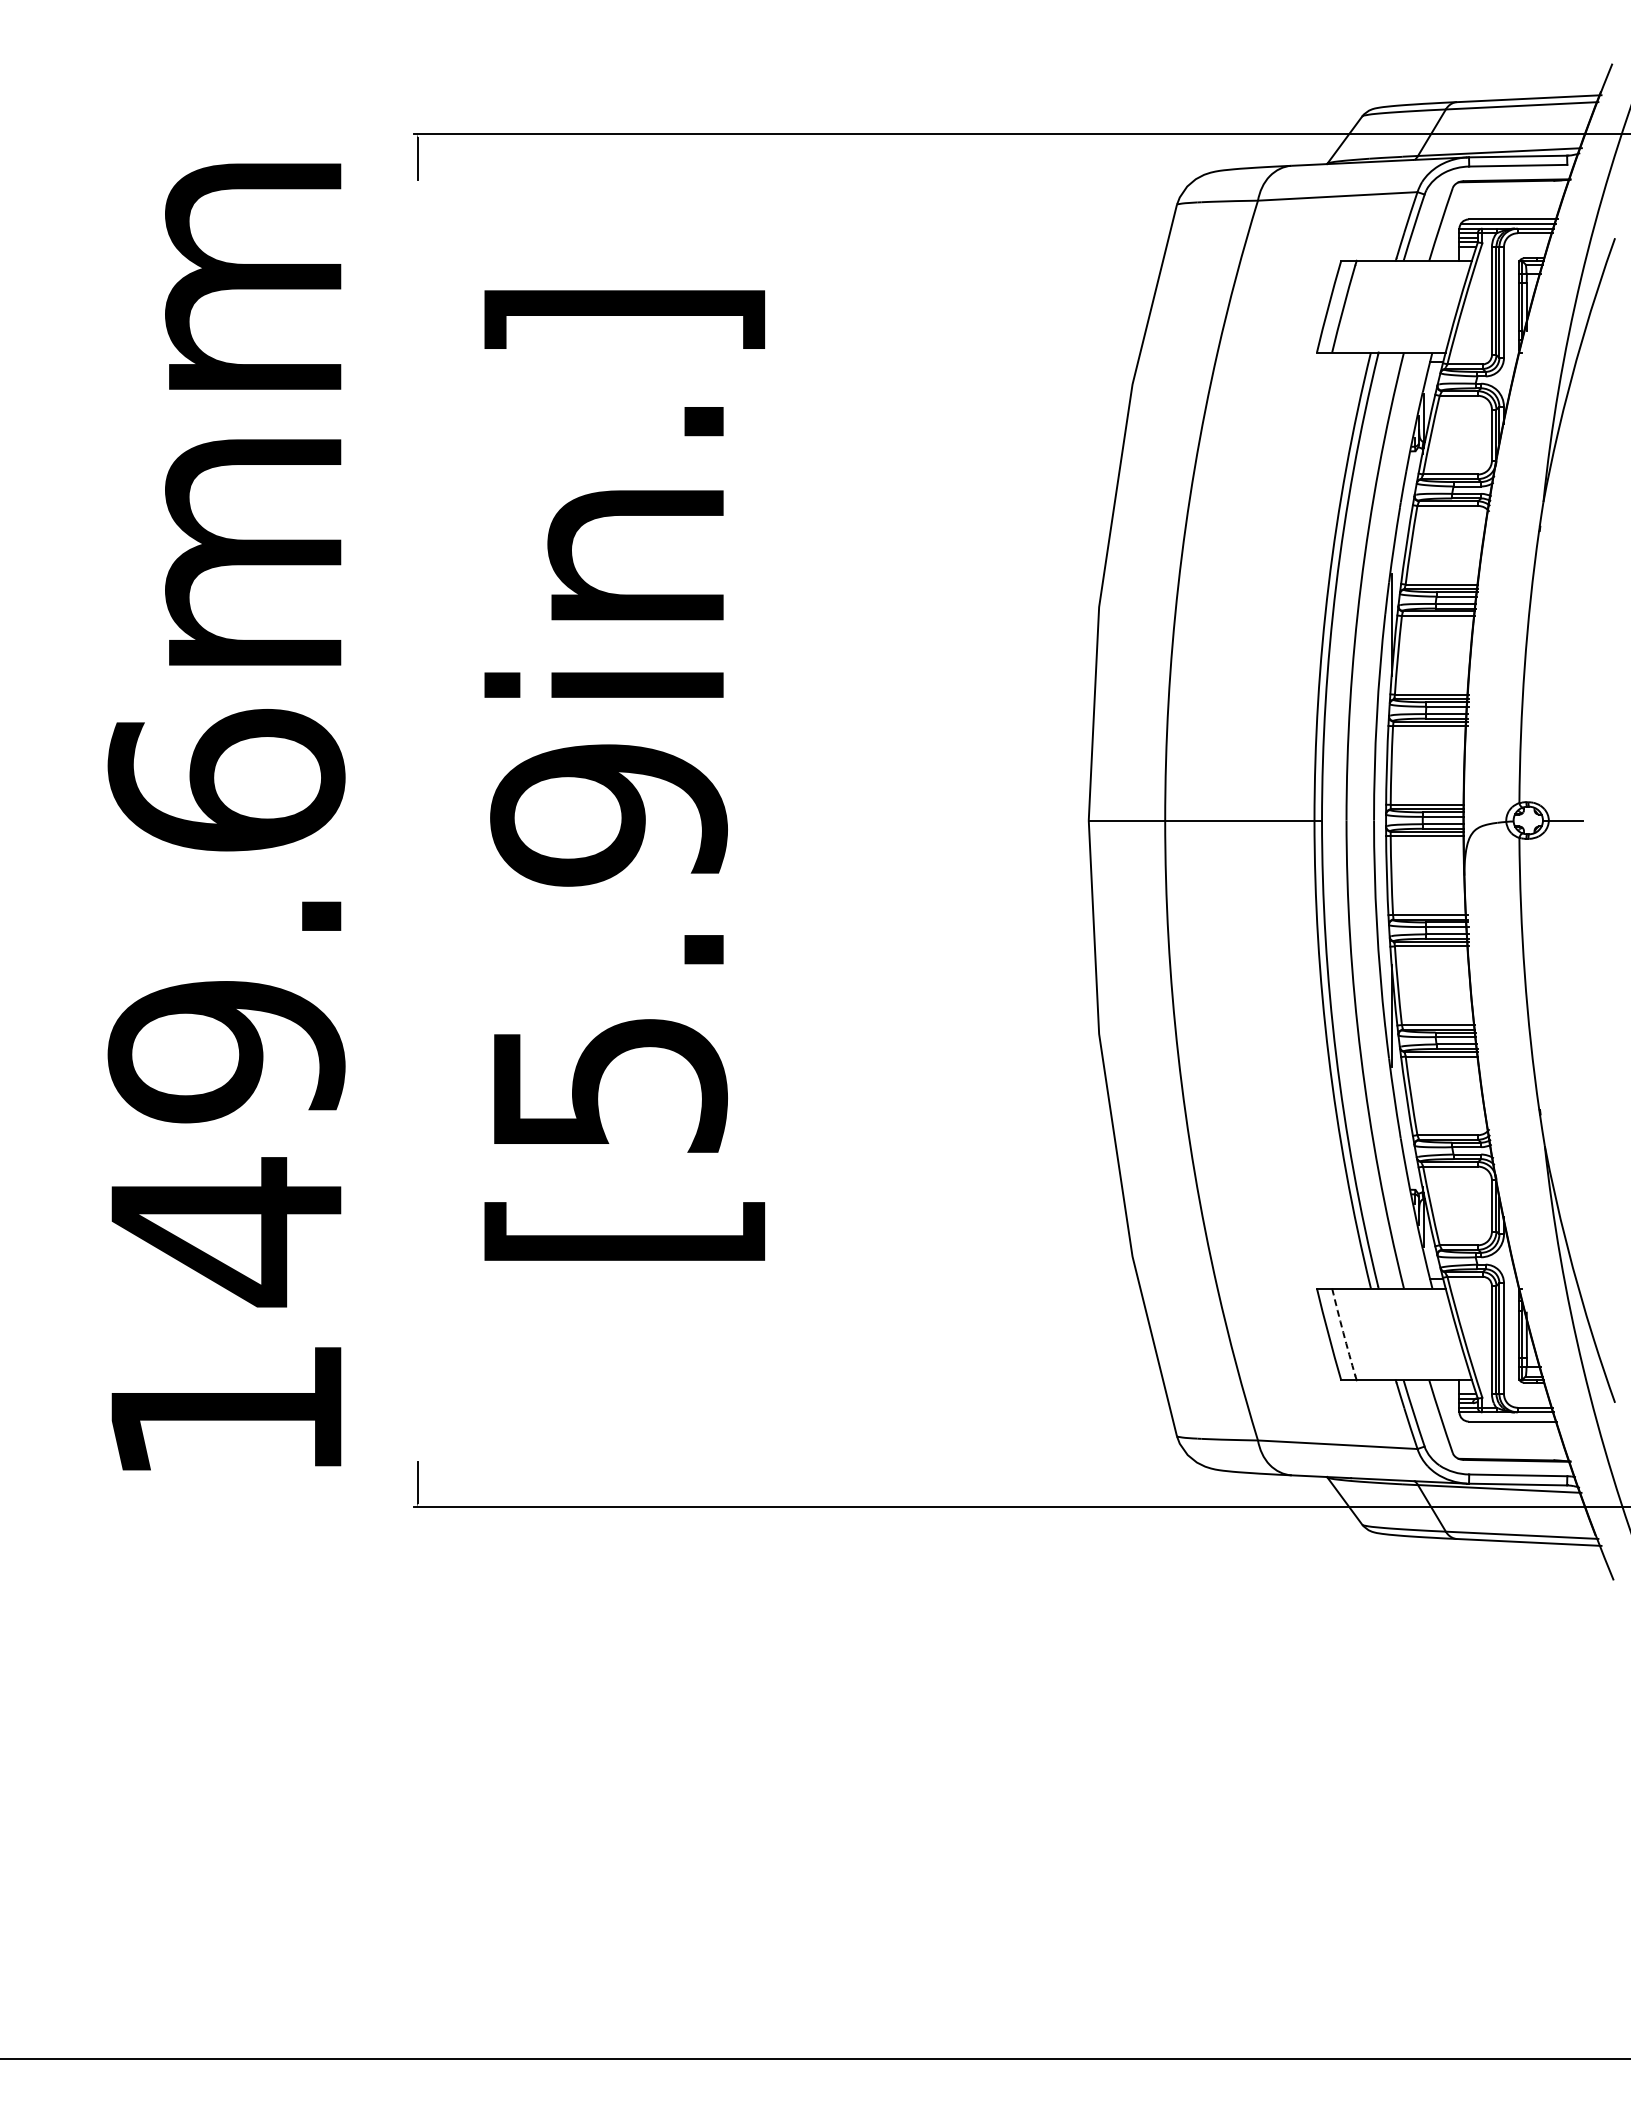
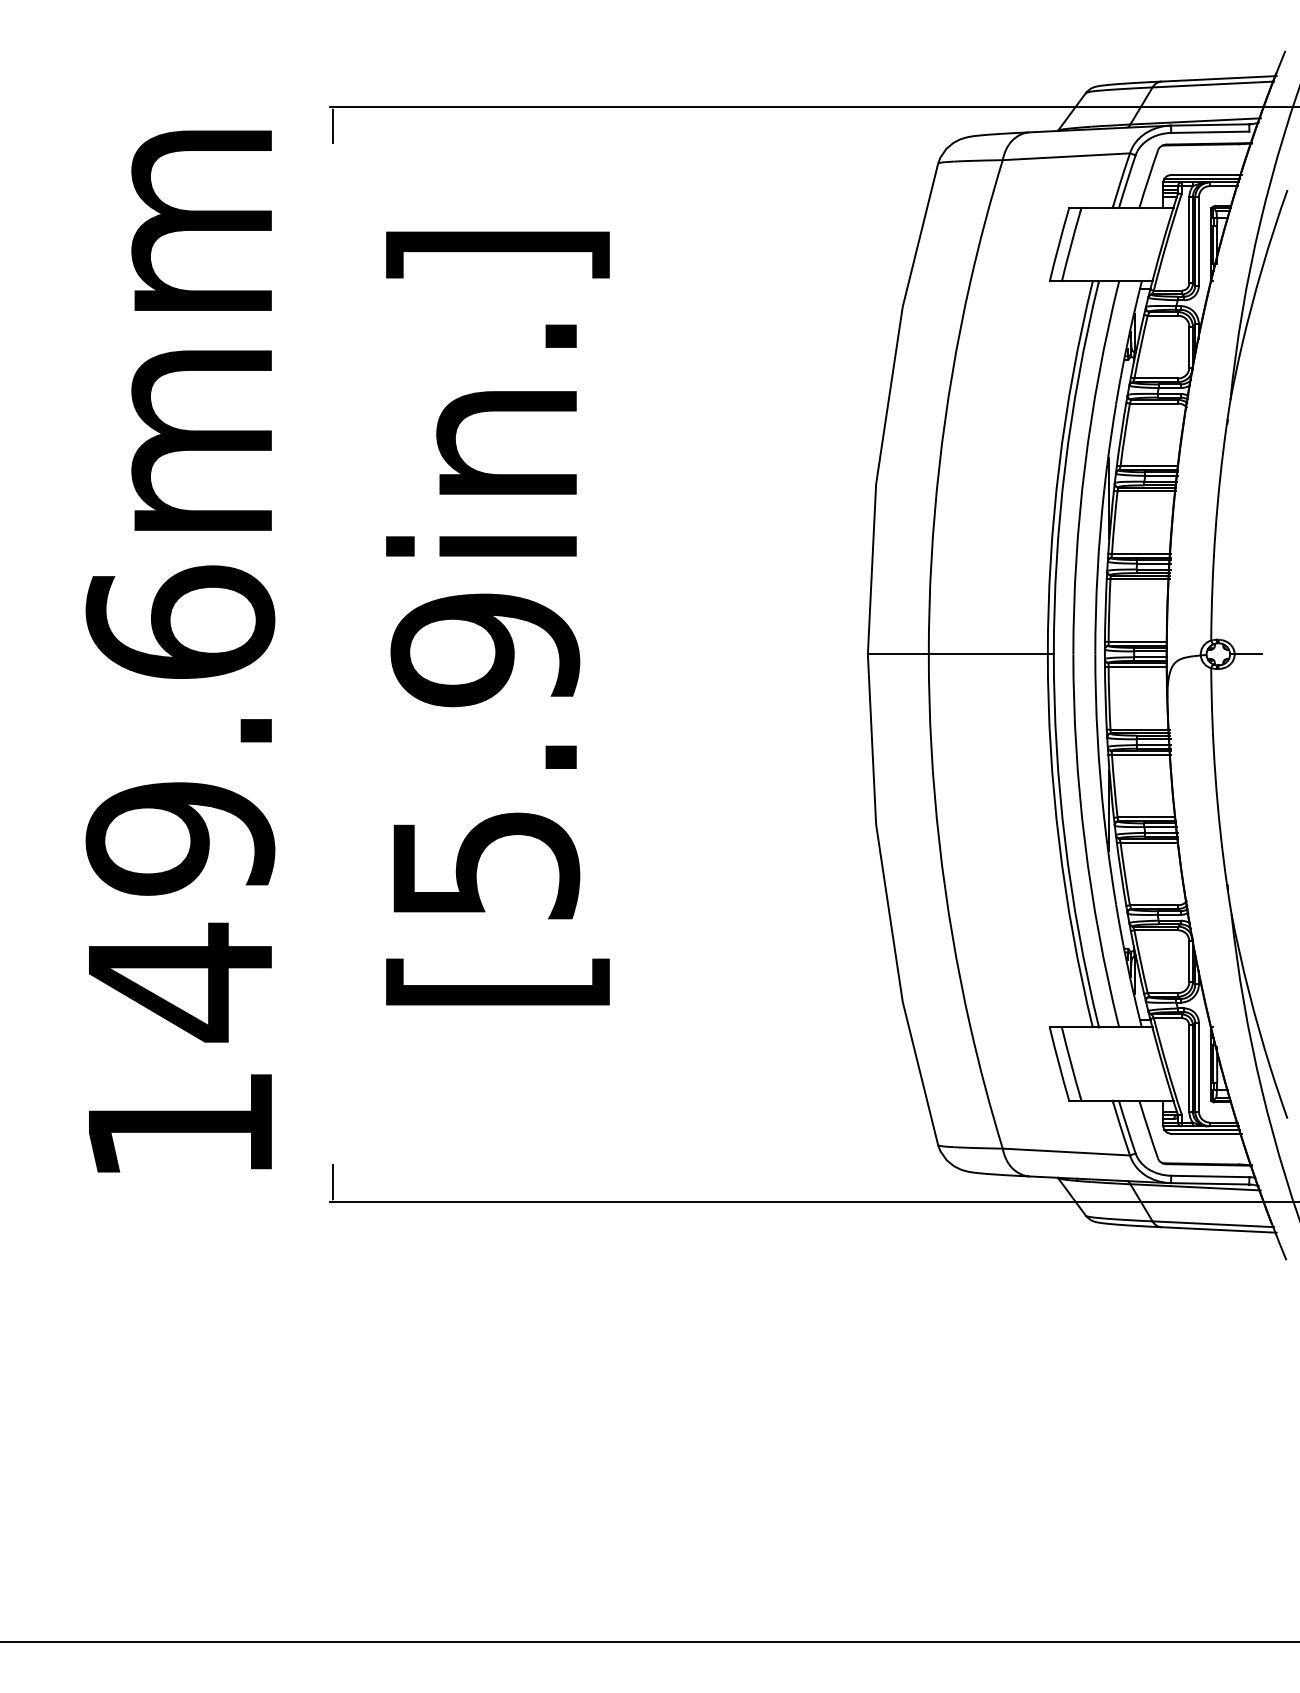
arc: (1343, 1332) -> (1070, 1062), dashed -> solid
line: (1507, 1416) -> (1201, 1129), added

